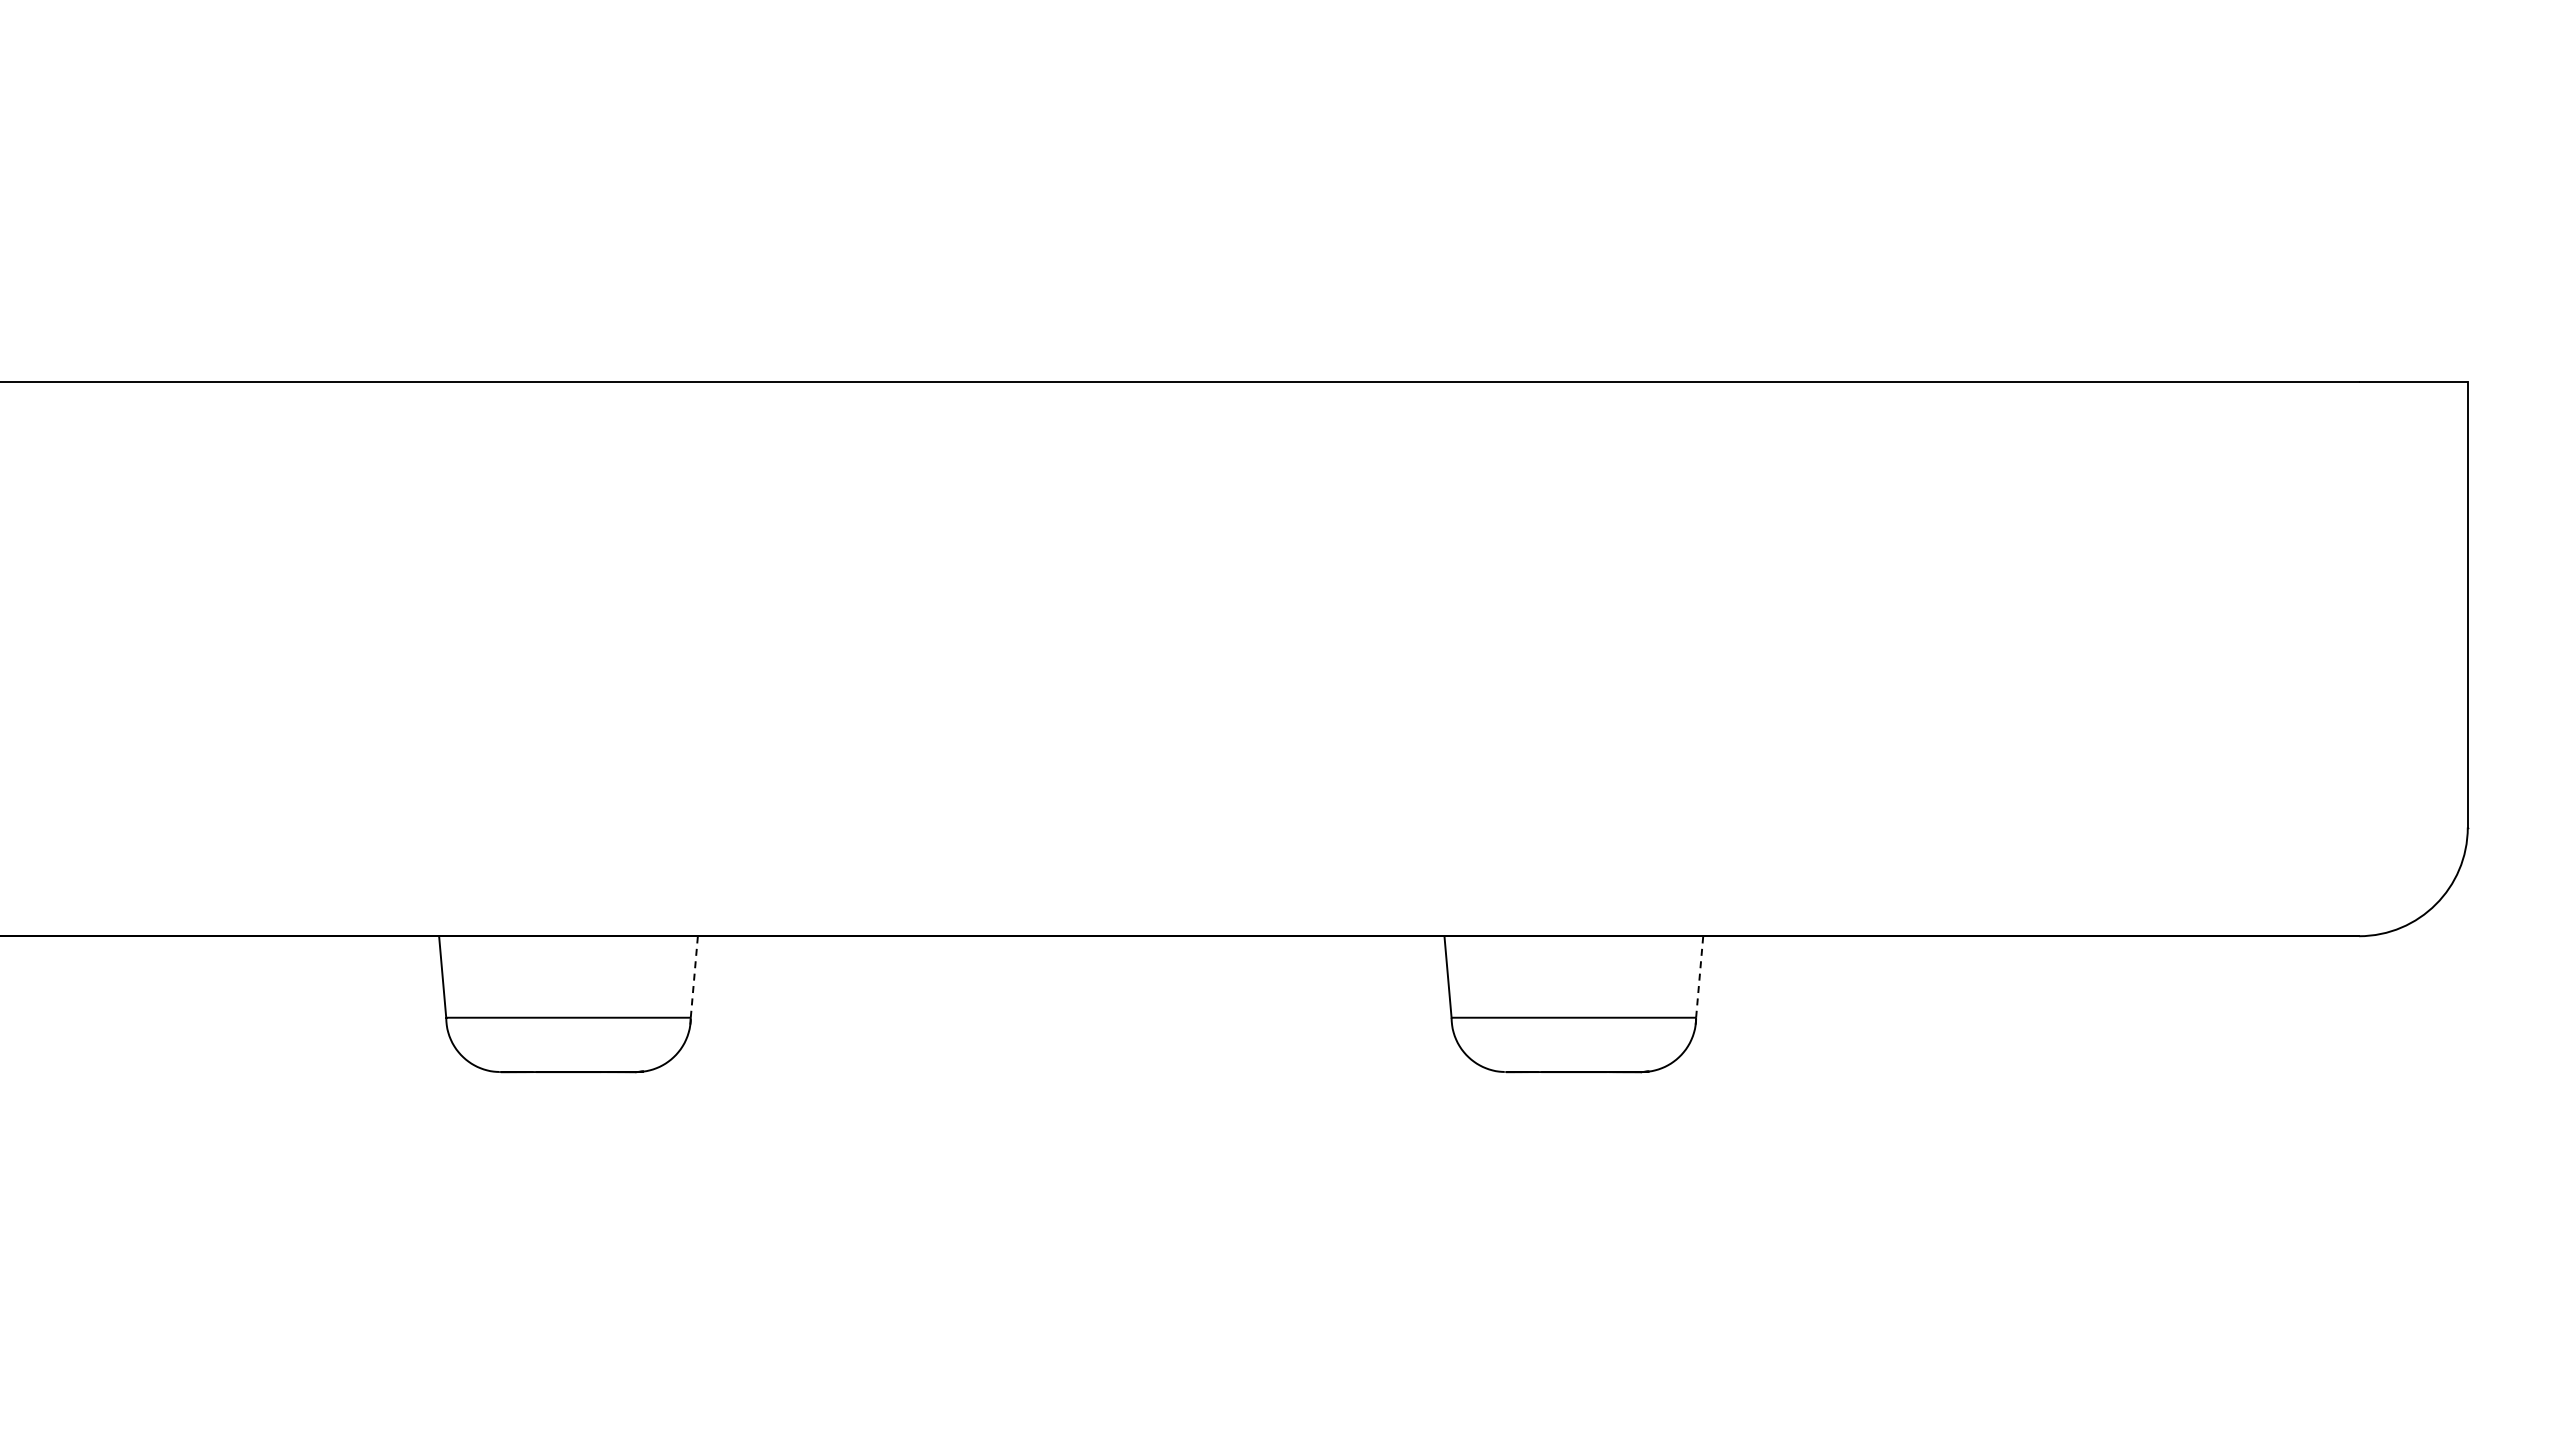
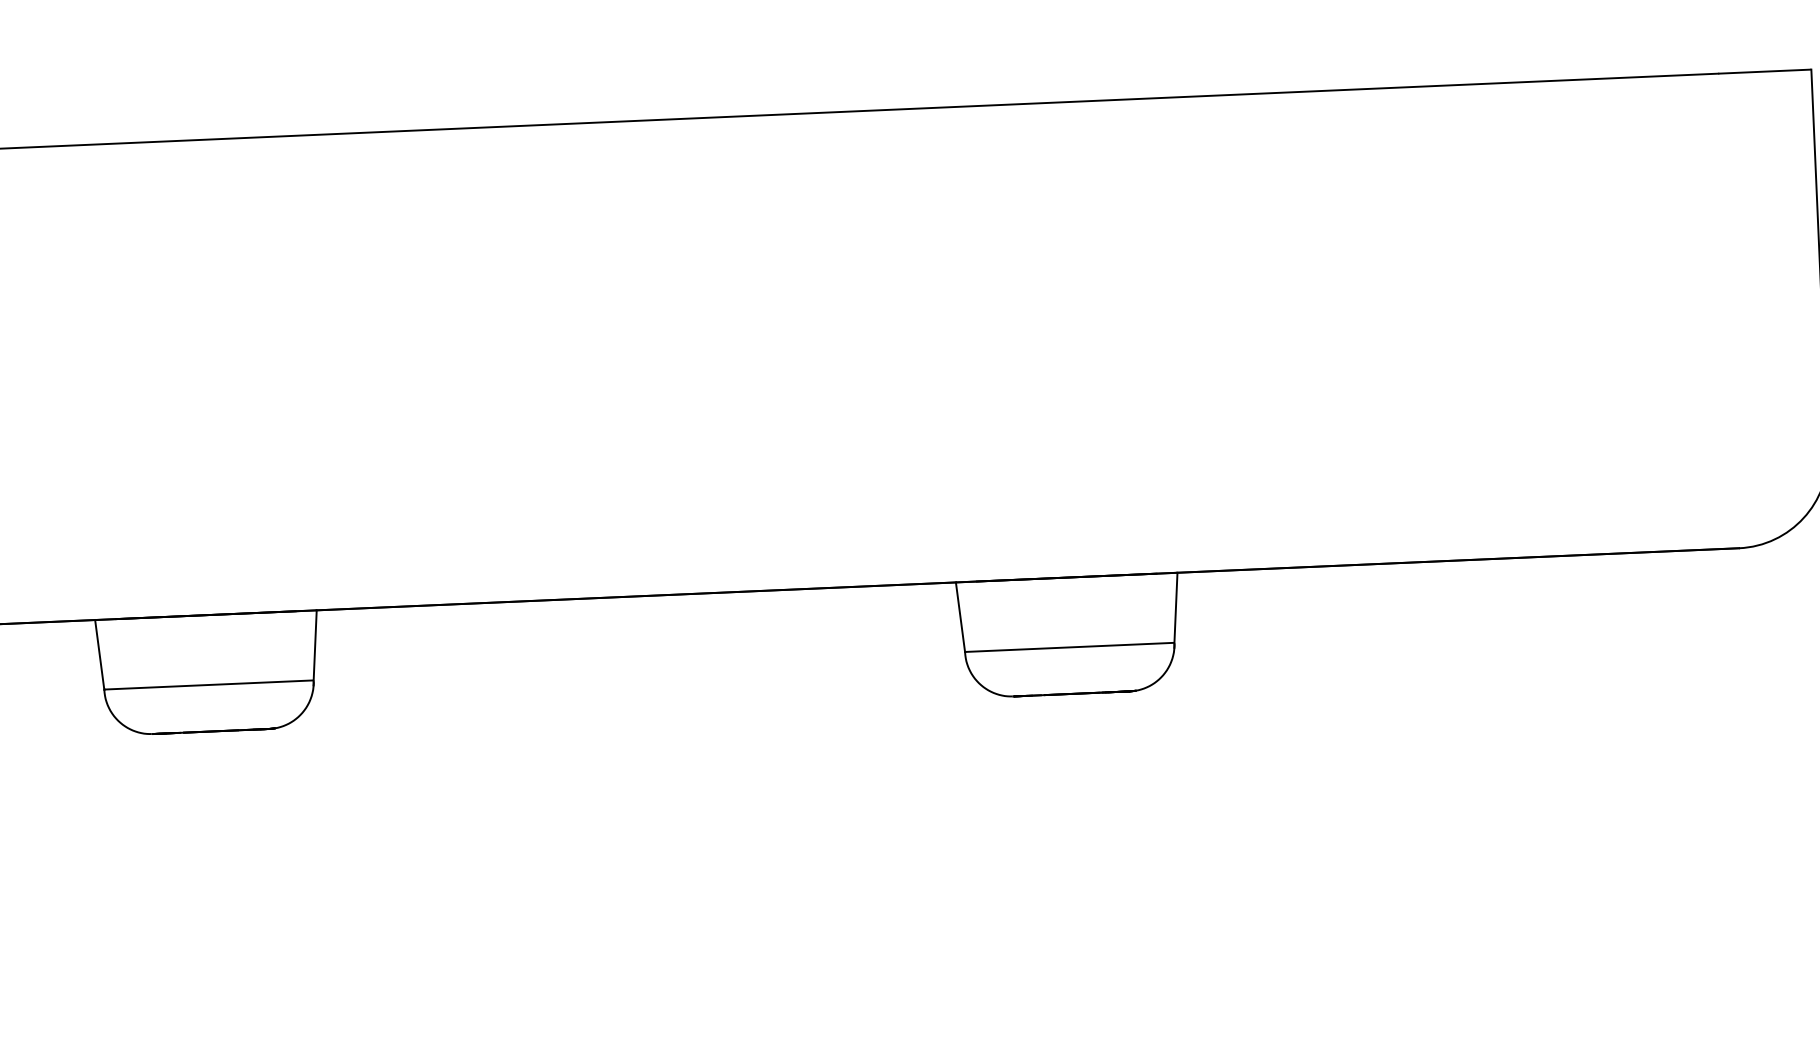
line: (694, 977) -> (315, 645), dashed -> solid
line: (1699, 977) -> (1175, 608), dashed -> solid

